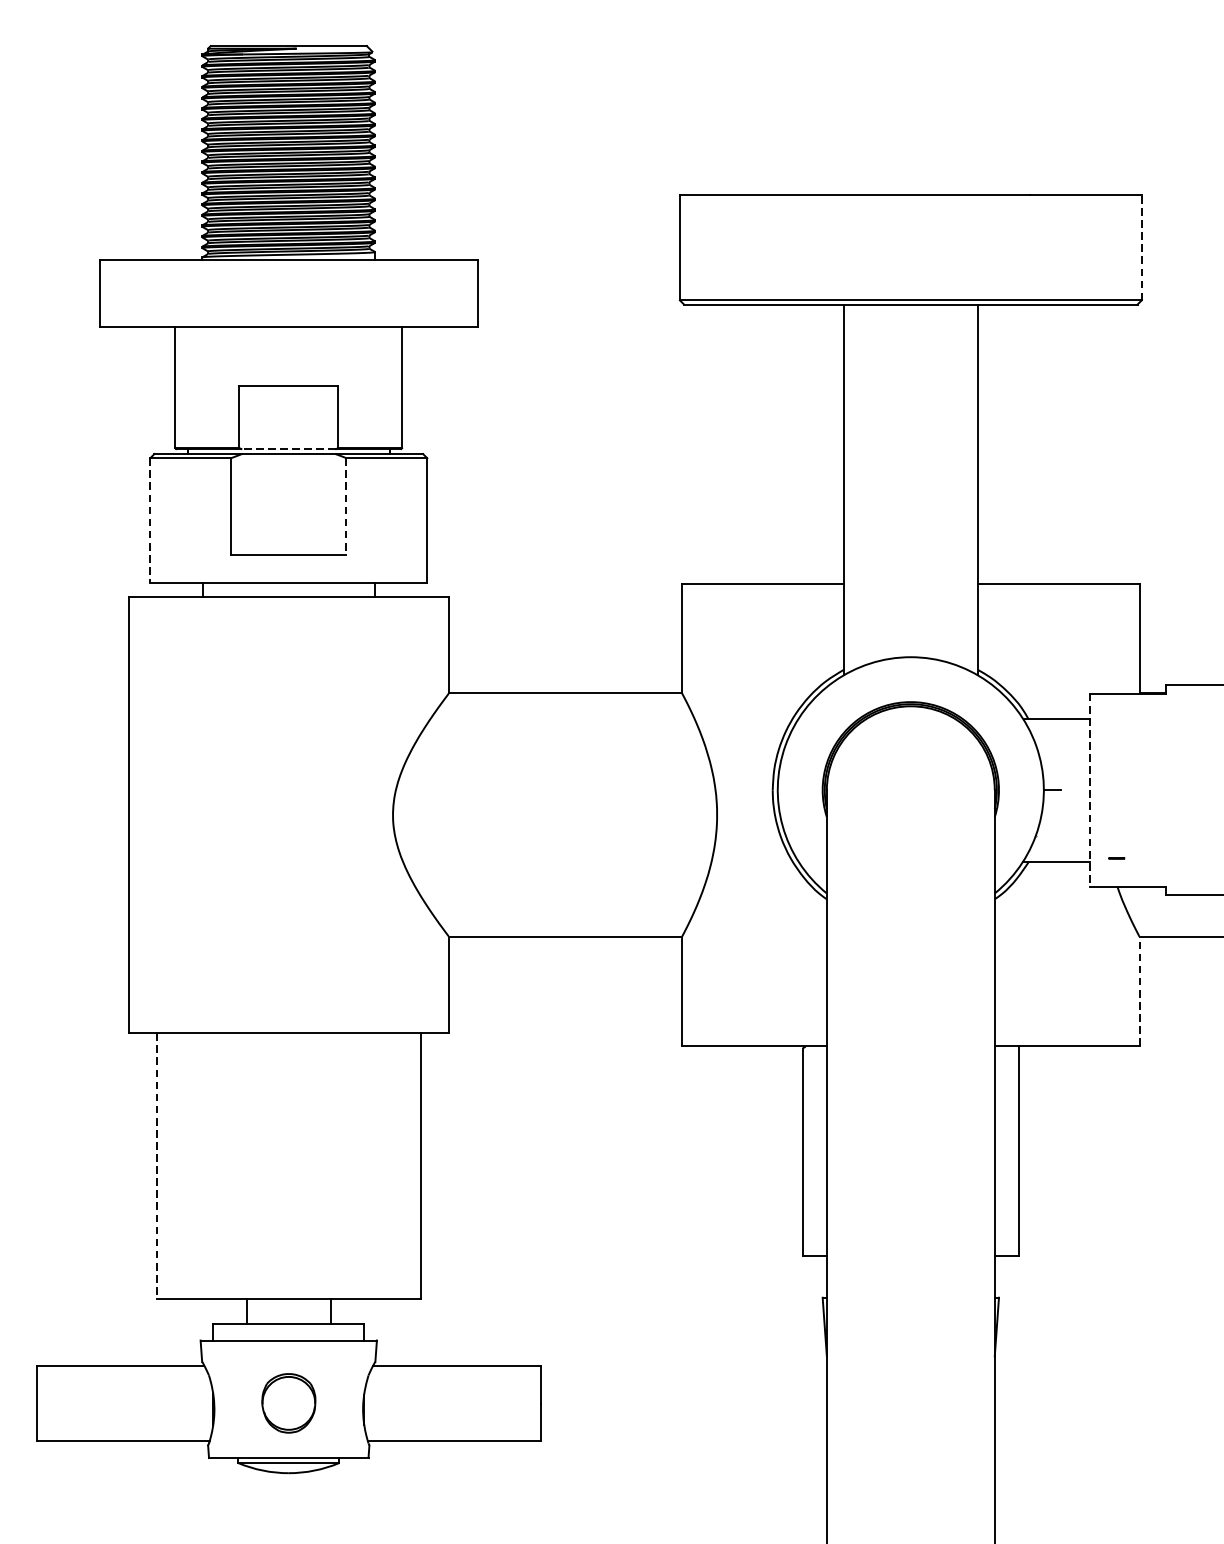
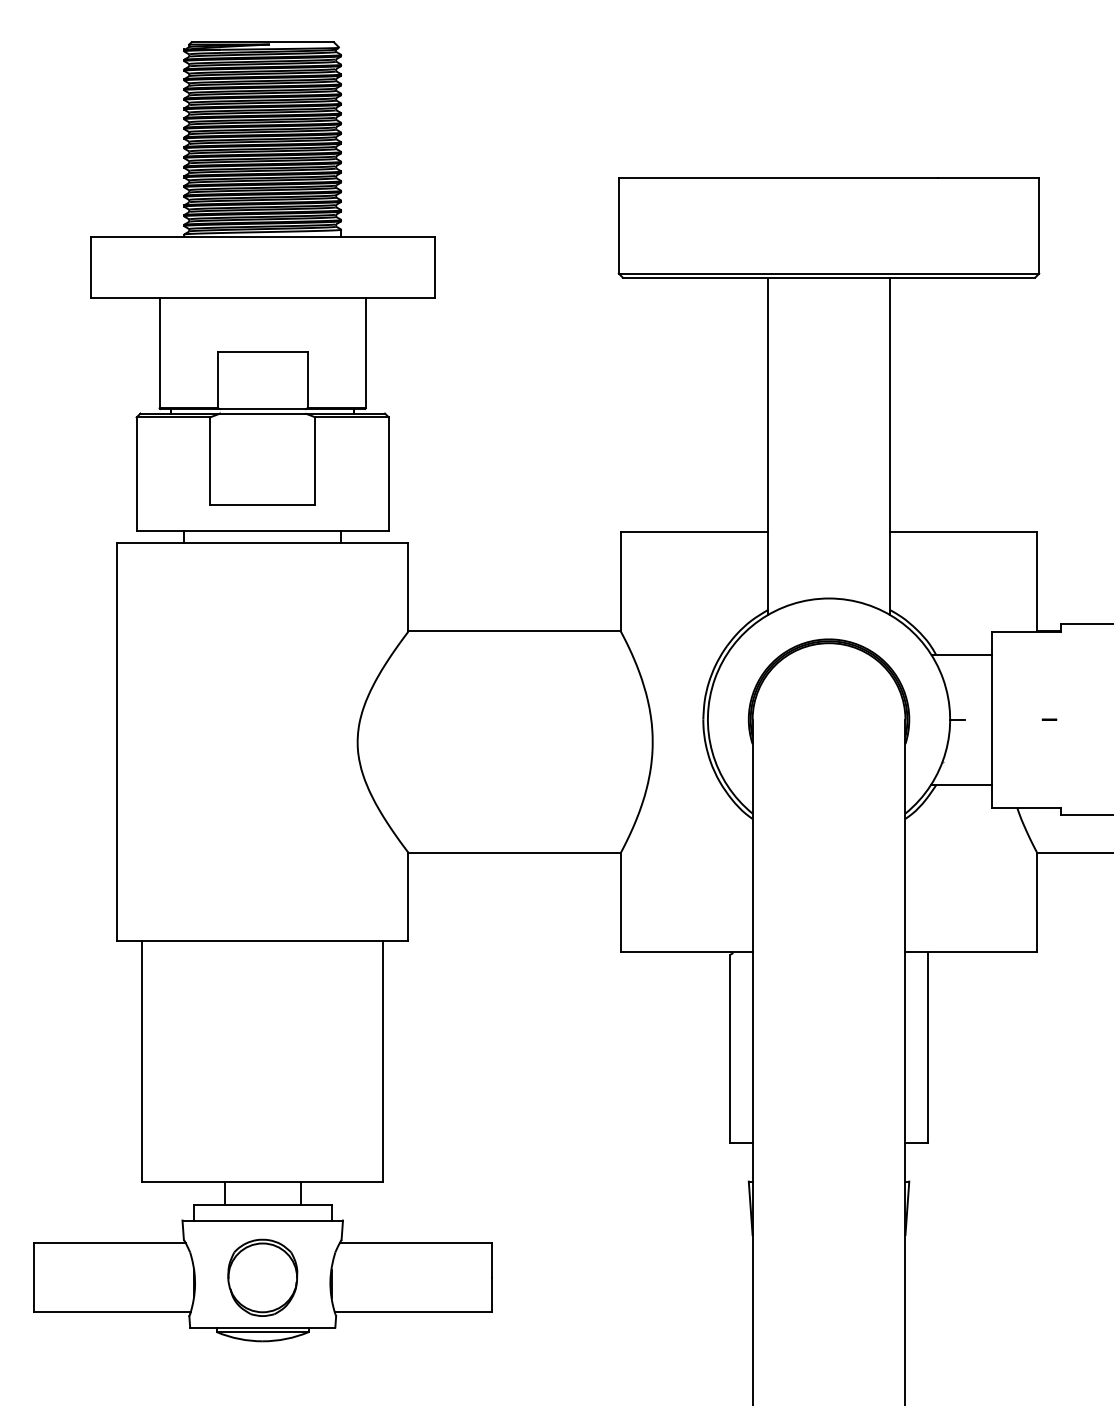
line: (1142, 247) -> (1039, 225), dashed -> solid
line: (288, 448) -> (262, 408), dashed -> solid
line: (346, 506) -> (315, 461), dashed -> solid
line: (150, 520) -> (136, 474), dashed -> solid
line: (1090, 790) -> (992, 719), dashed -> solid
line: (1116, 858) -> (1049, 719), moved
line: (1139, 991) -> (1037, 902), dashed -> solid
line: (156, 1165) -> (142, 1061), dashed -> solid
part: (288, 1403) -> (262, 1277), size x1.43

